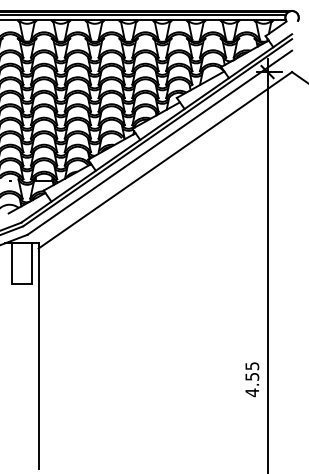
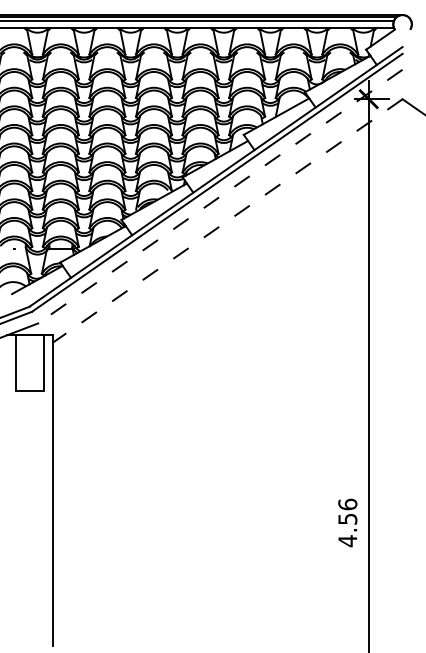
line: (159, 142) -> (219, 196), solid -> dashed
line: (165, 160) -> (227, 220), solid -> dashed
text: (252, 366) -> (347, 504), 4.55 -> 4.56

